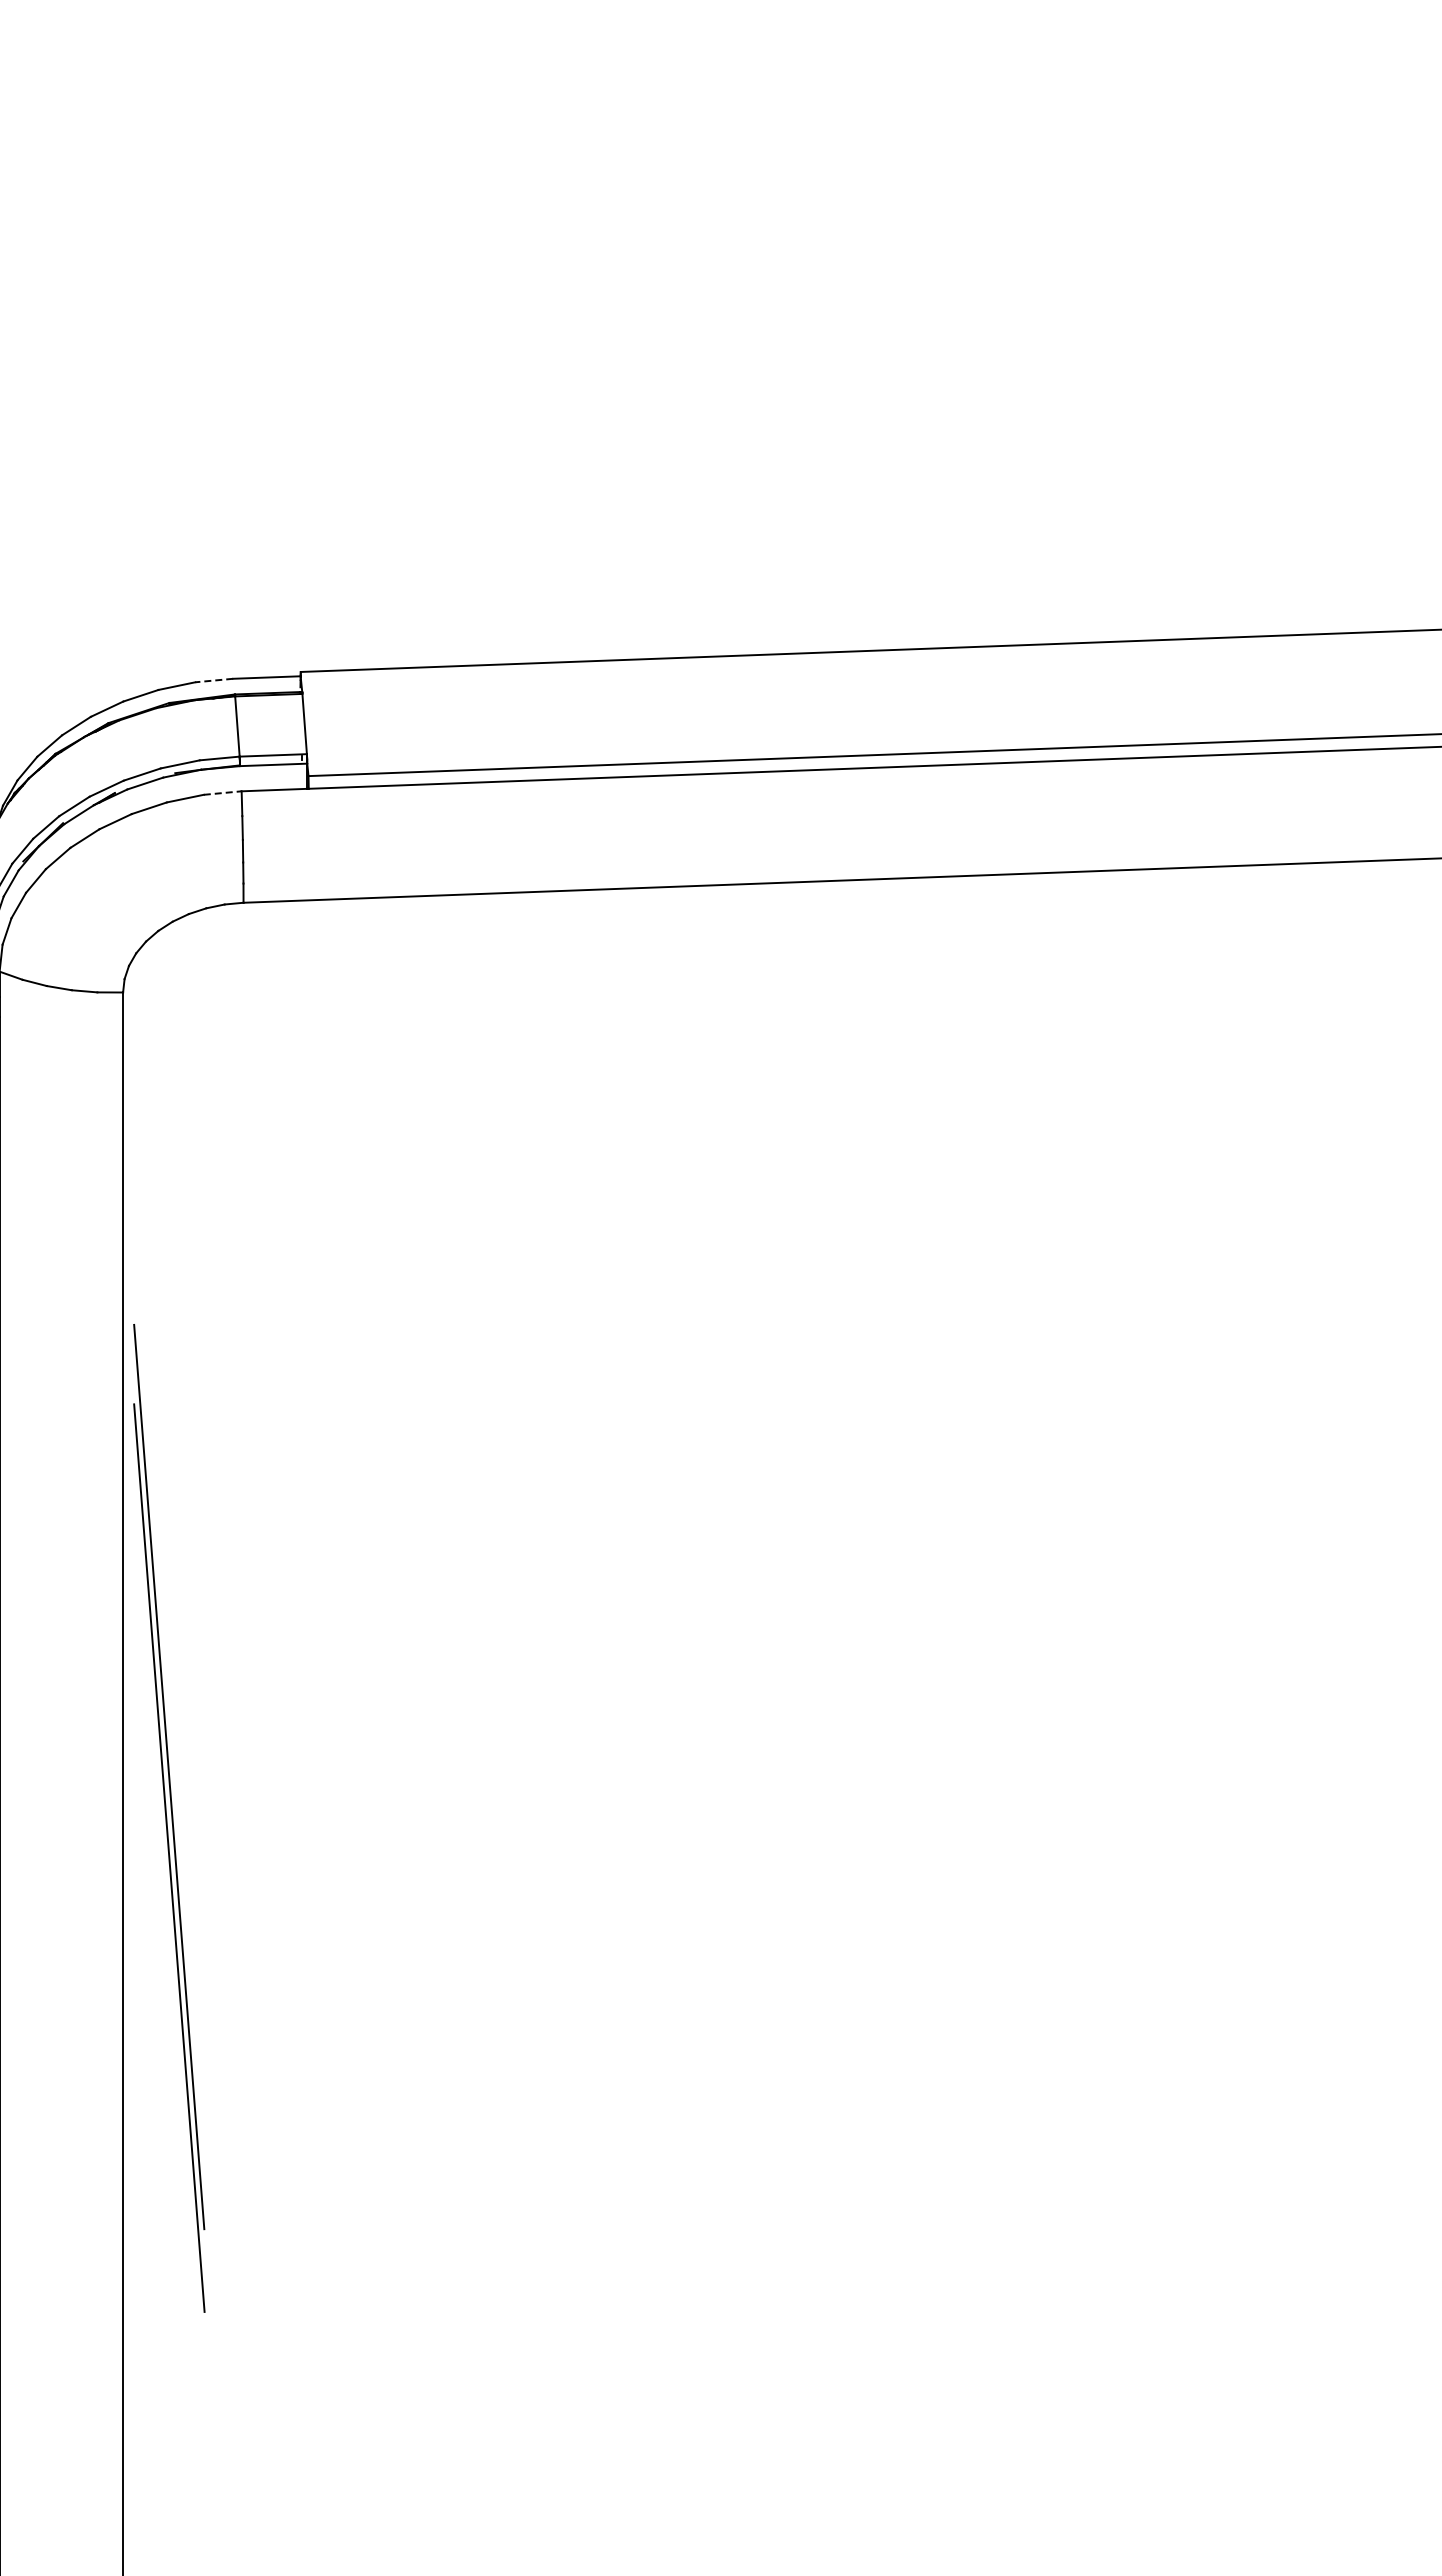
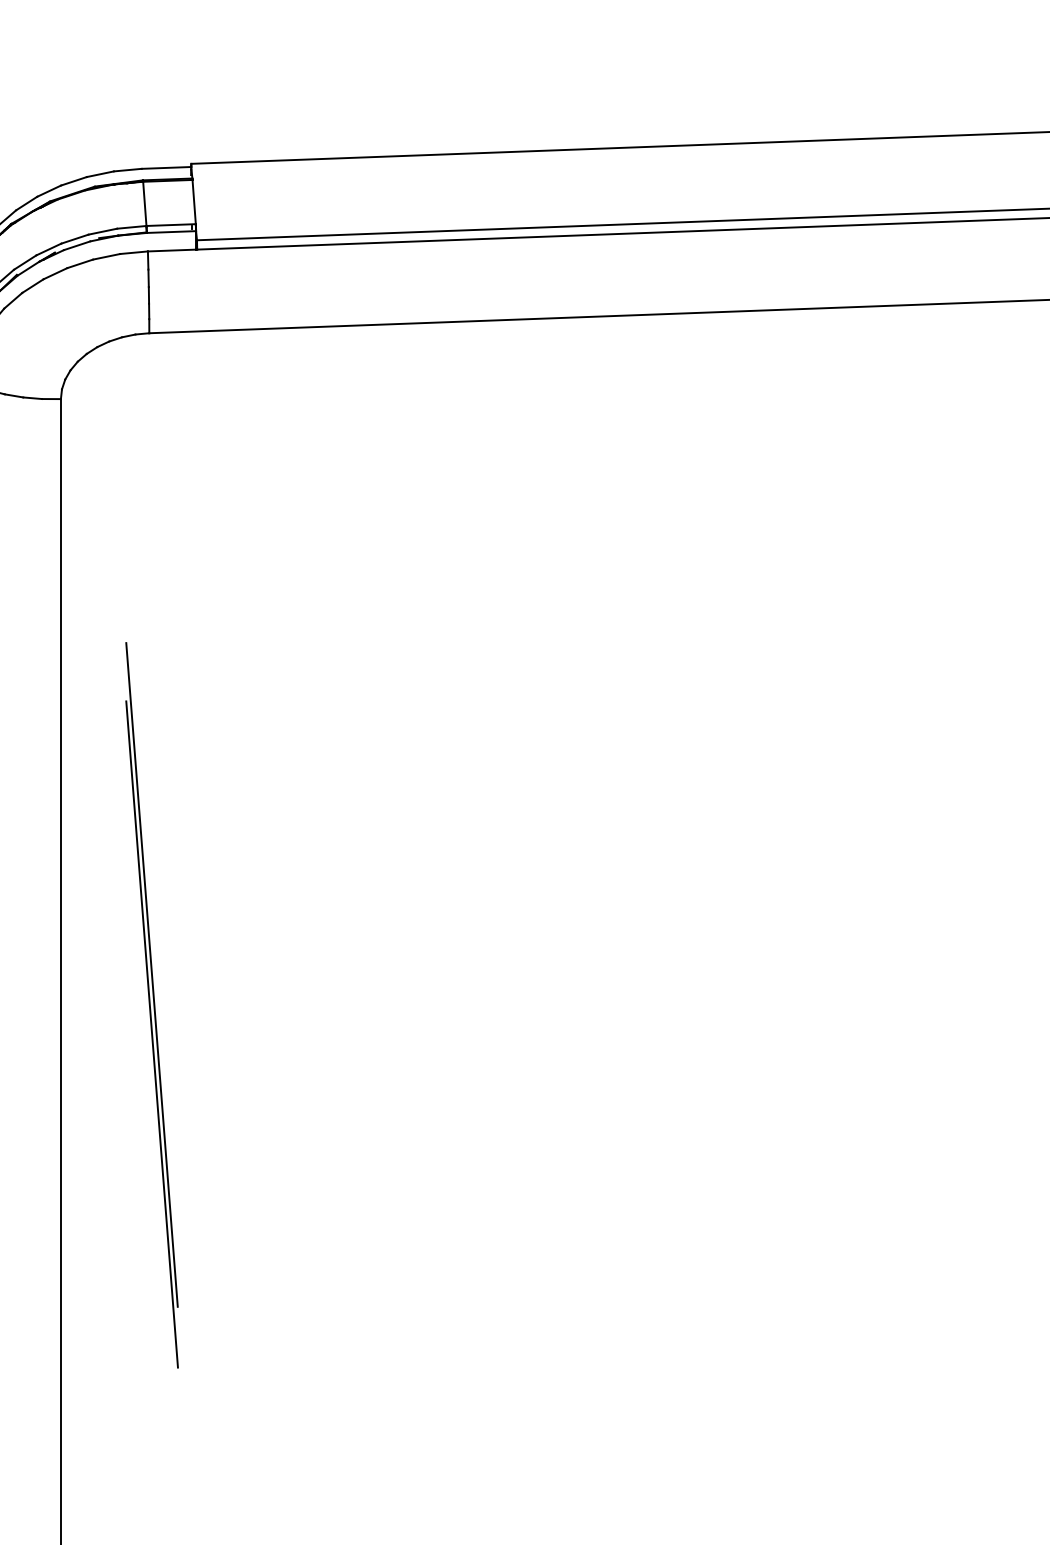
line: (213, 680) -> (127, 170), dashed -> solid
line: (222, 793) -> (133, 253), dashed -> solid
part: (169, 1818) -> (152, 1005), moved

